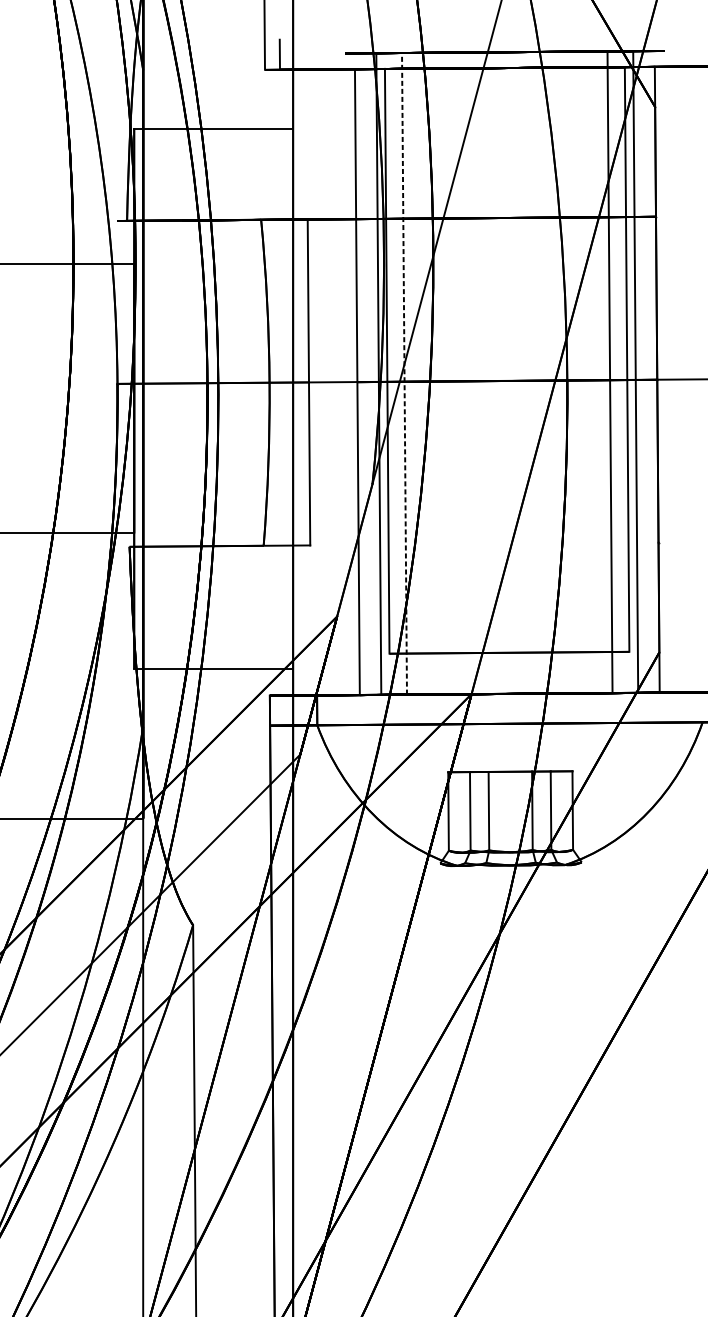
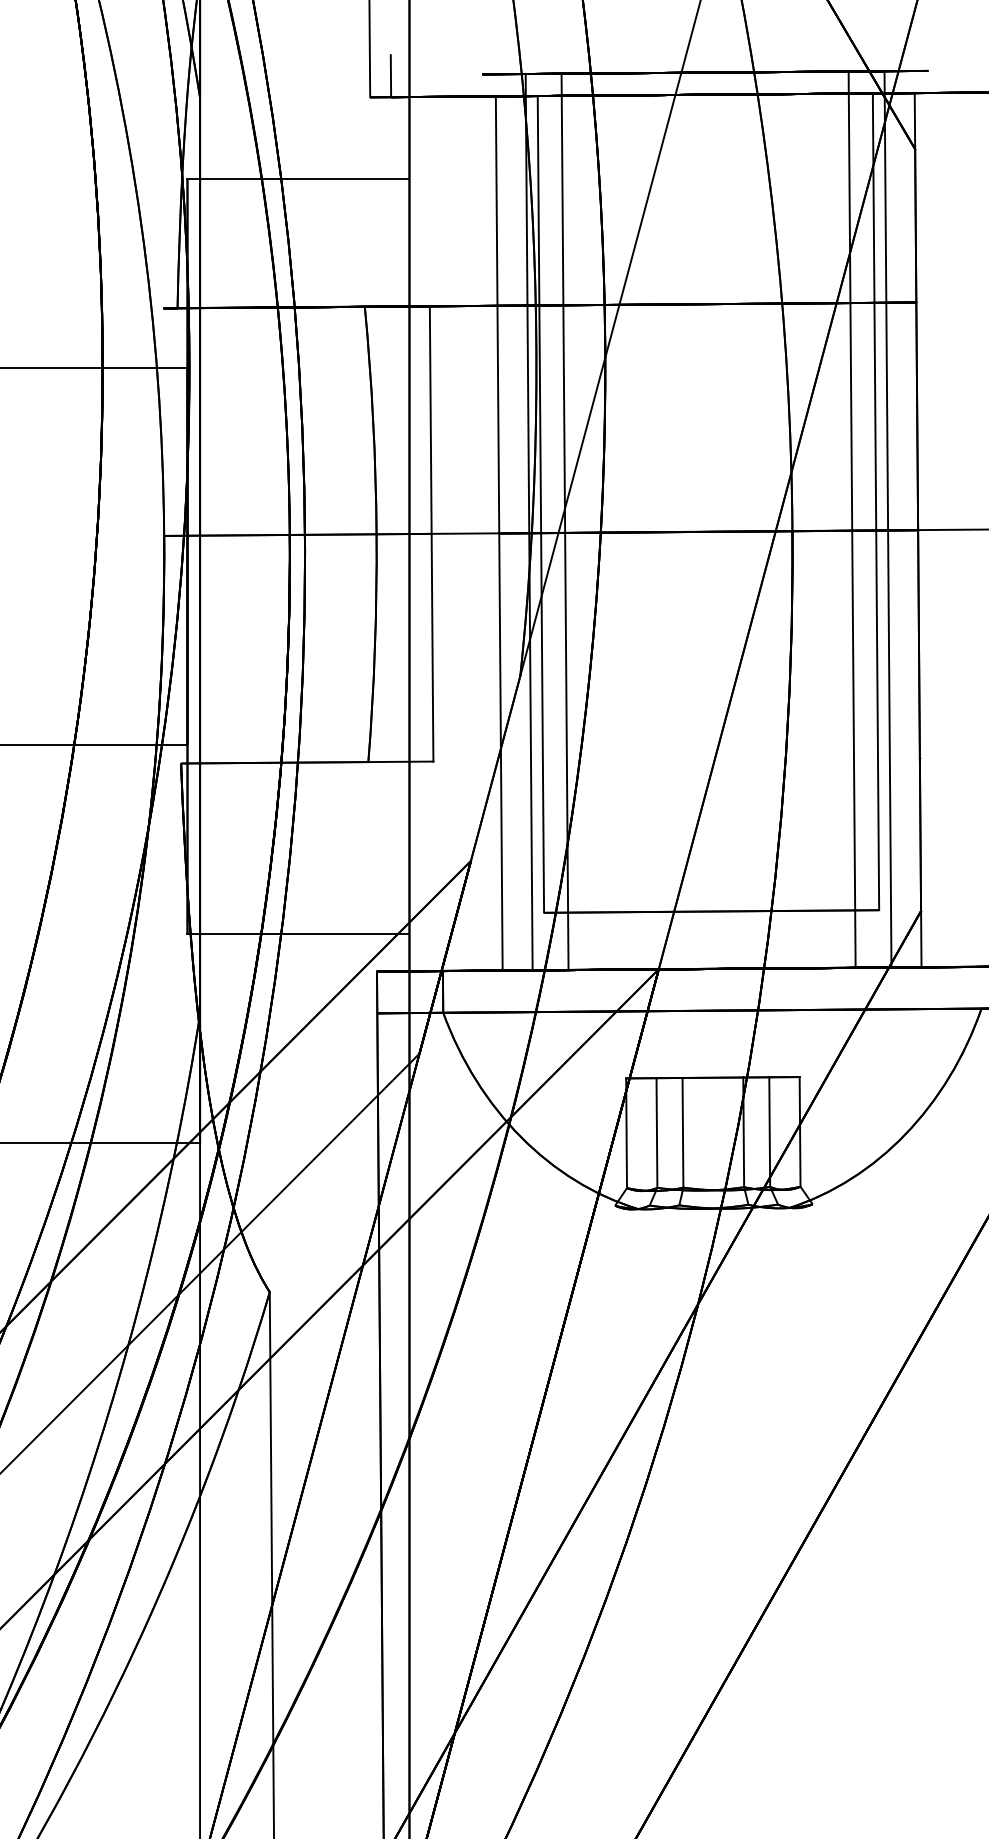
line: (404, 373) -> (565, 521), dashed -> solid

